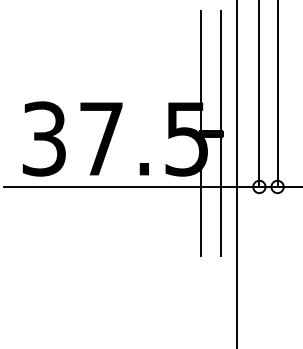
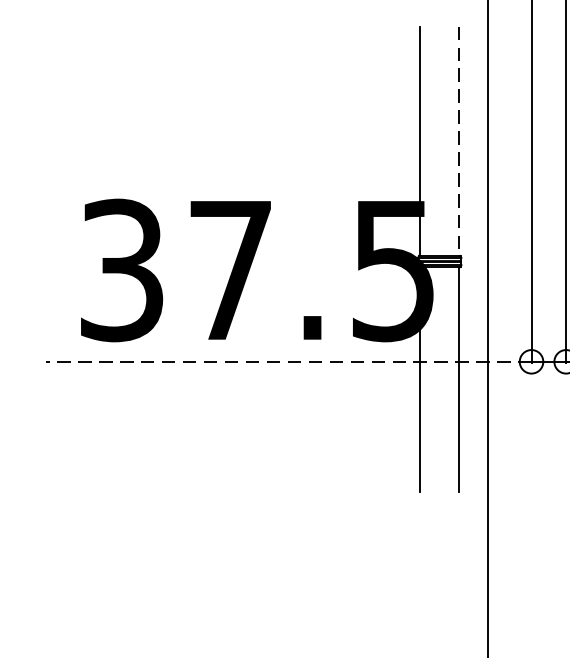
line: (221, 71) -> (459, 141), solid -> dashed
line: (131, 186) -> (287, 360), solid -> dashed

